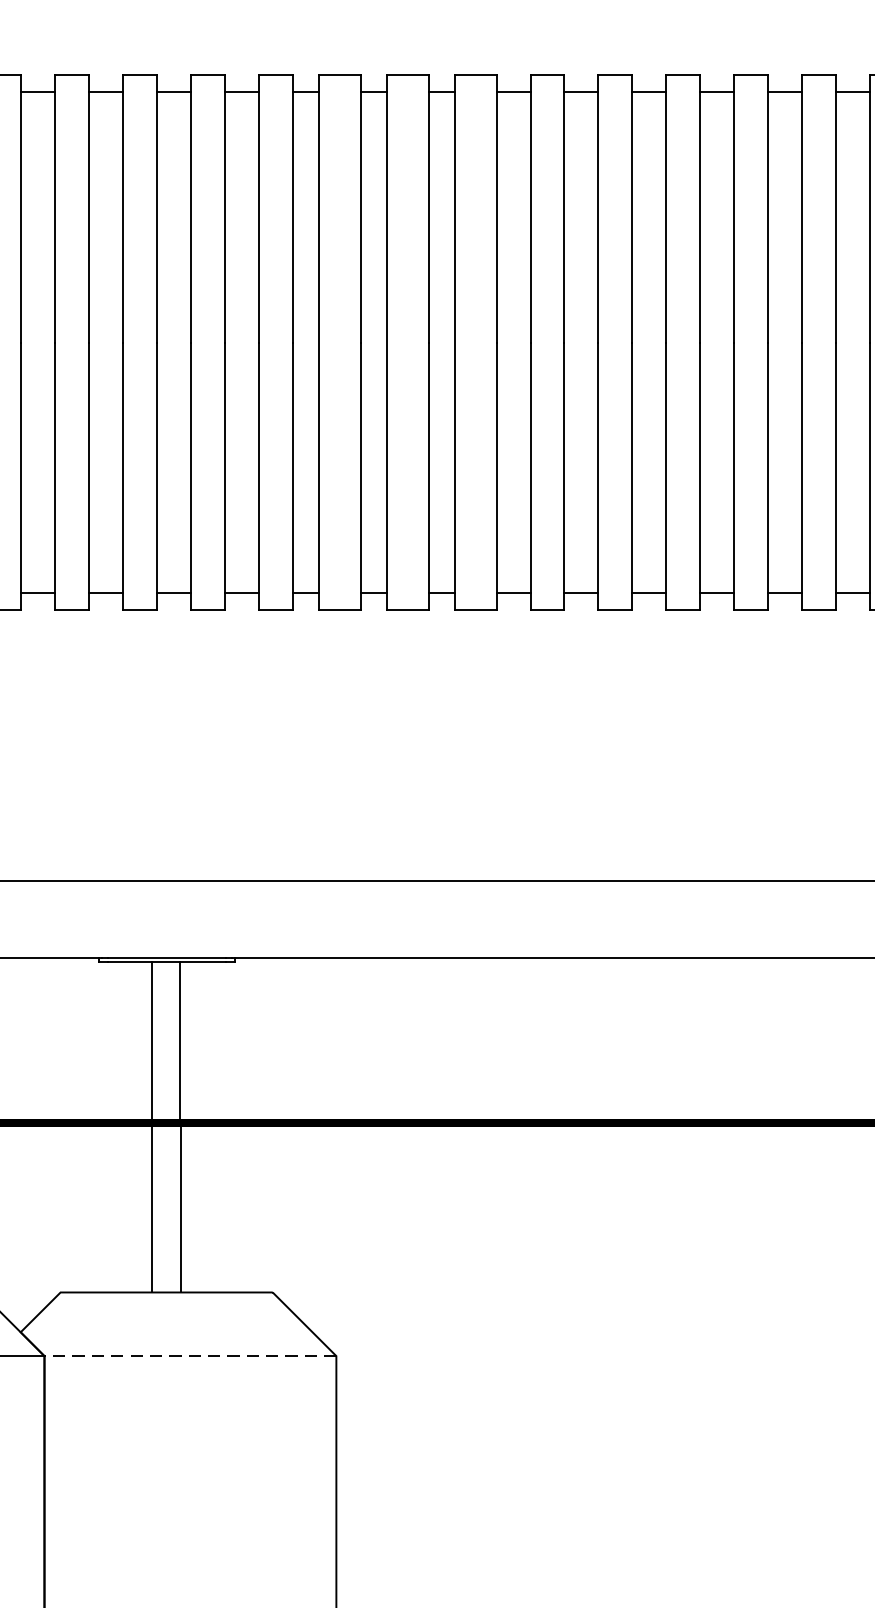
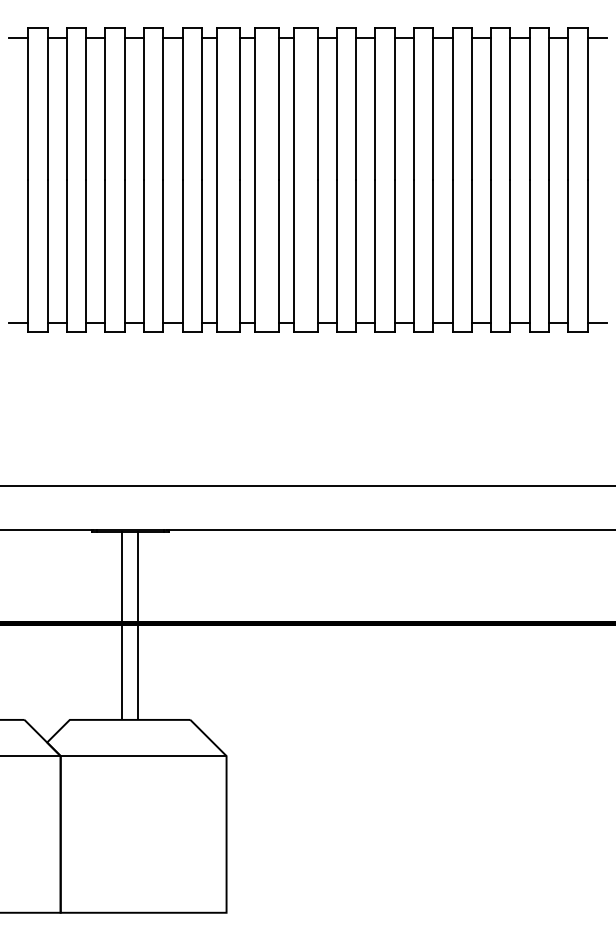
line: (190, 1356) -> (143, 756), dashed -> solid

